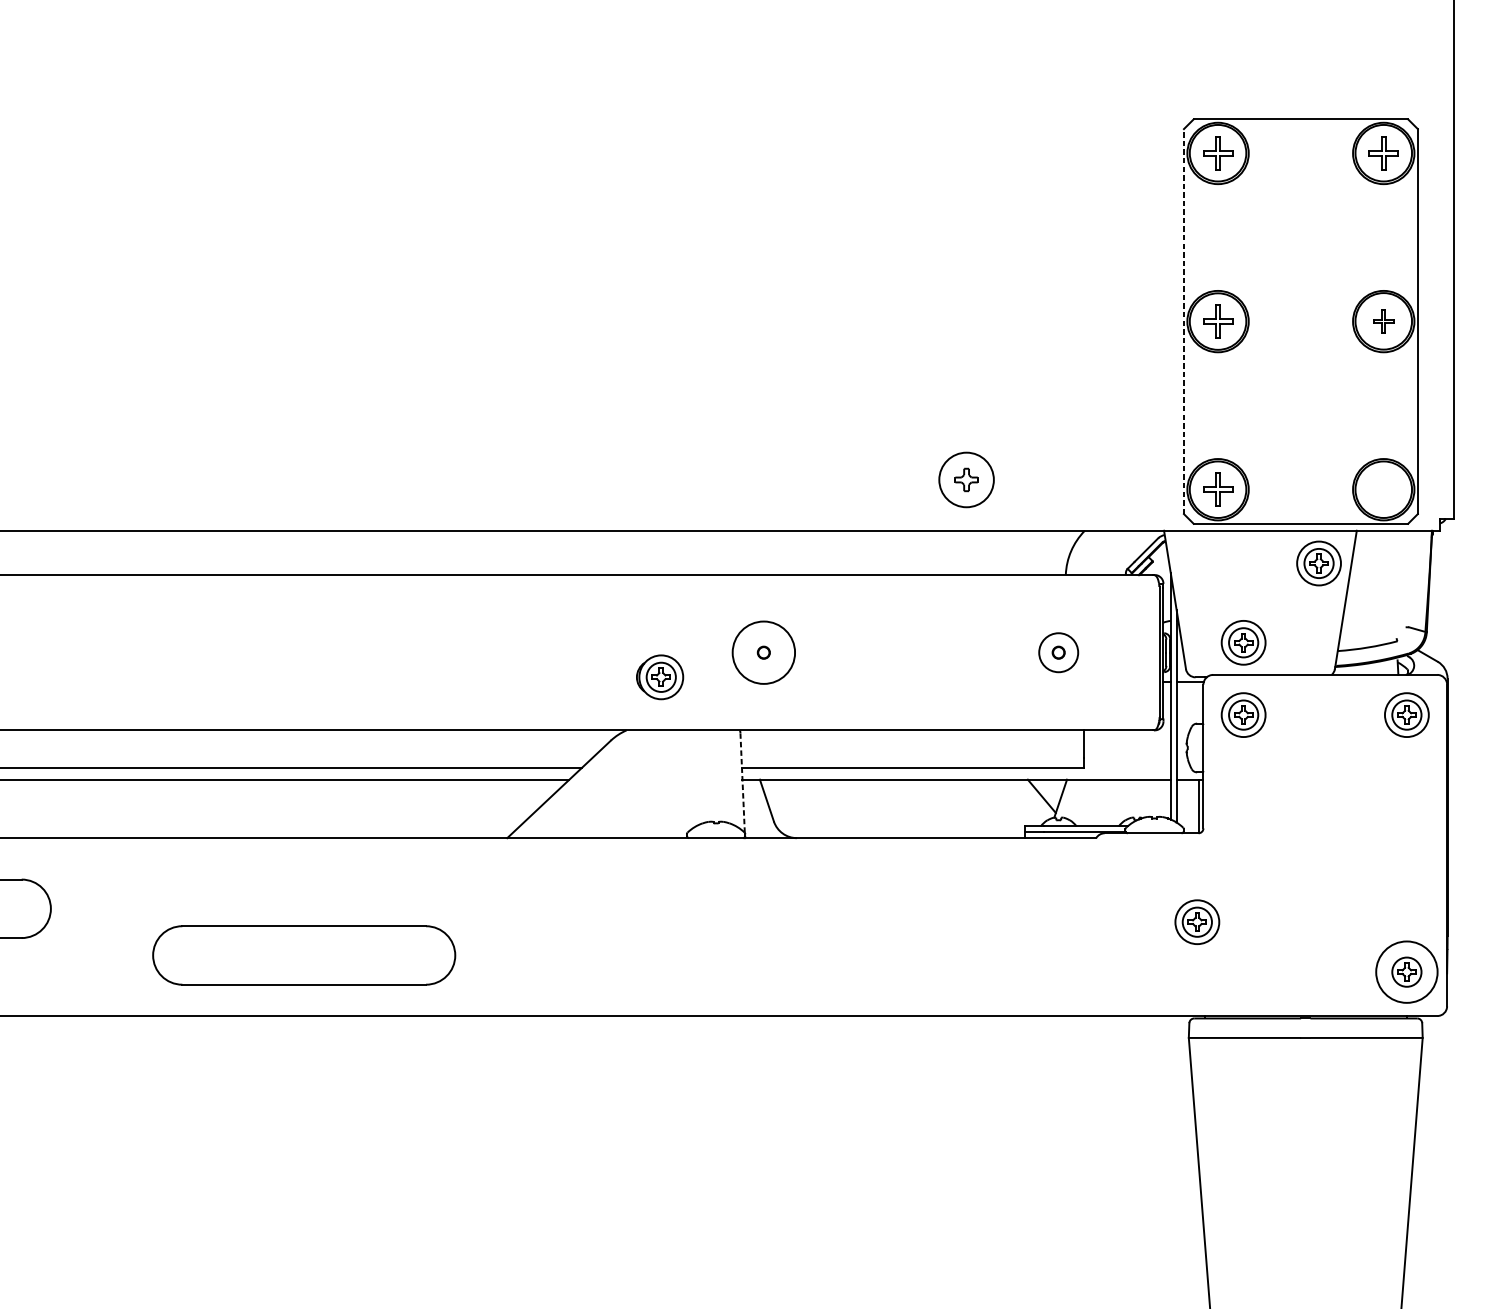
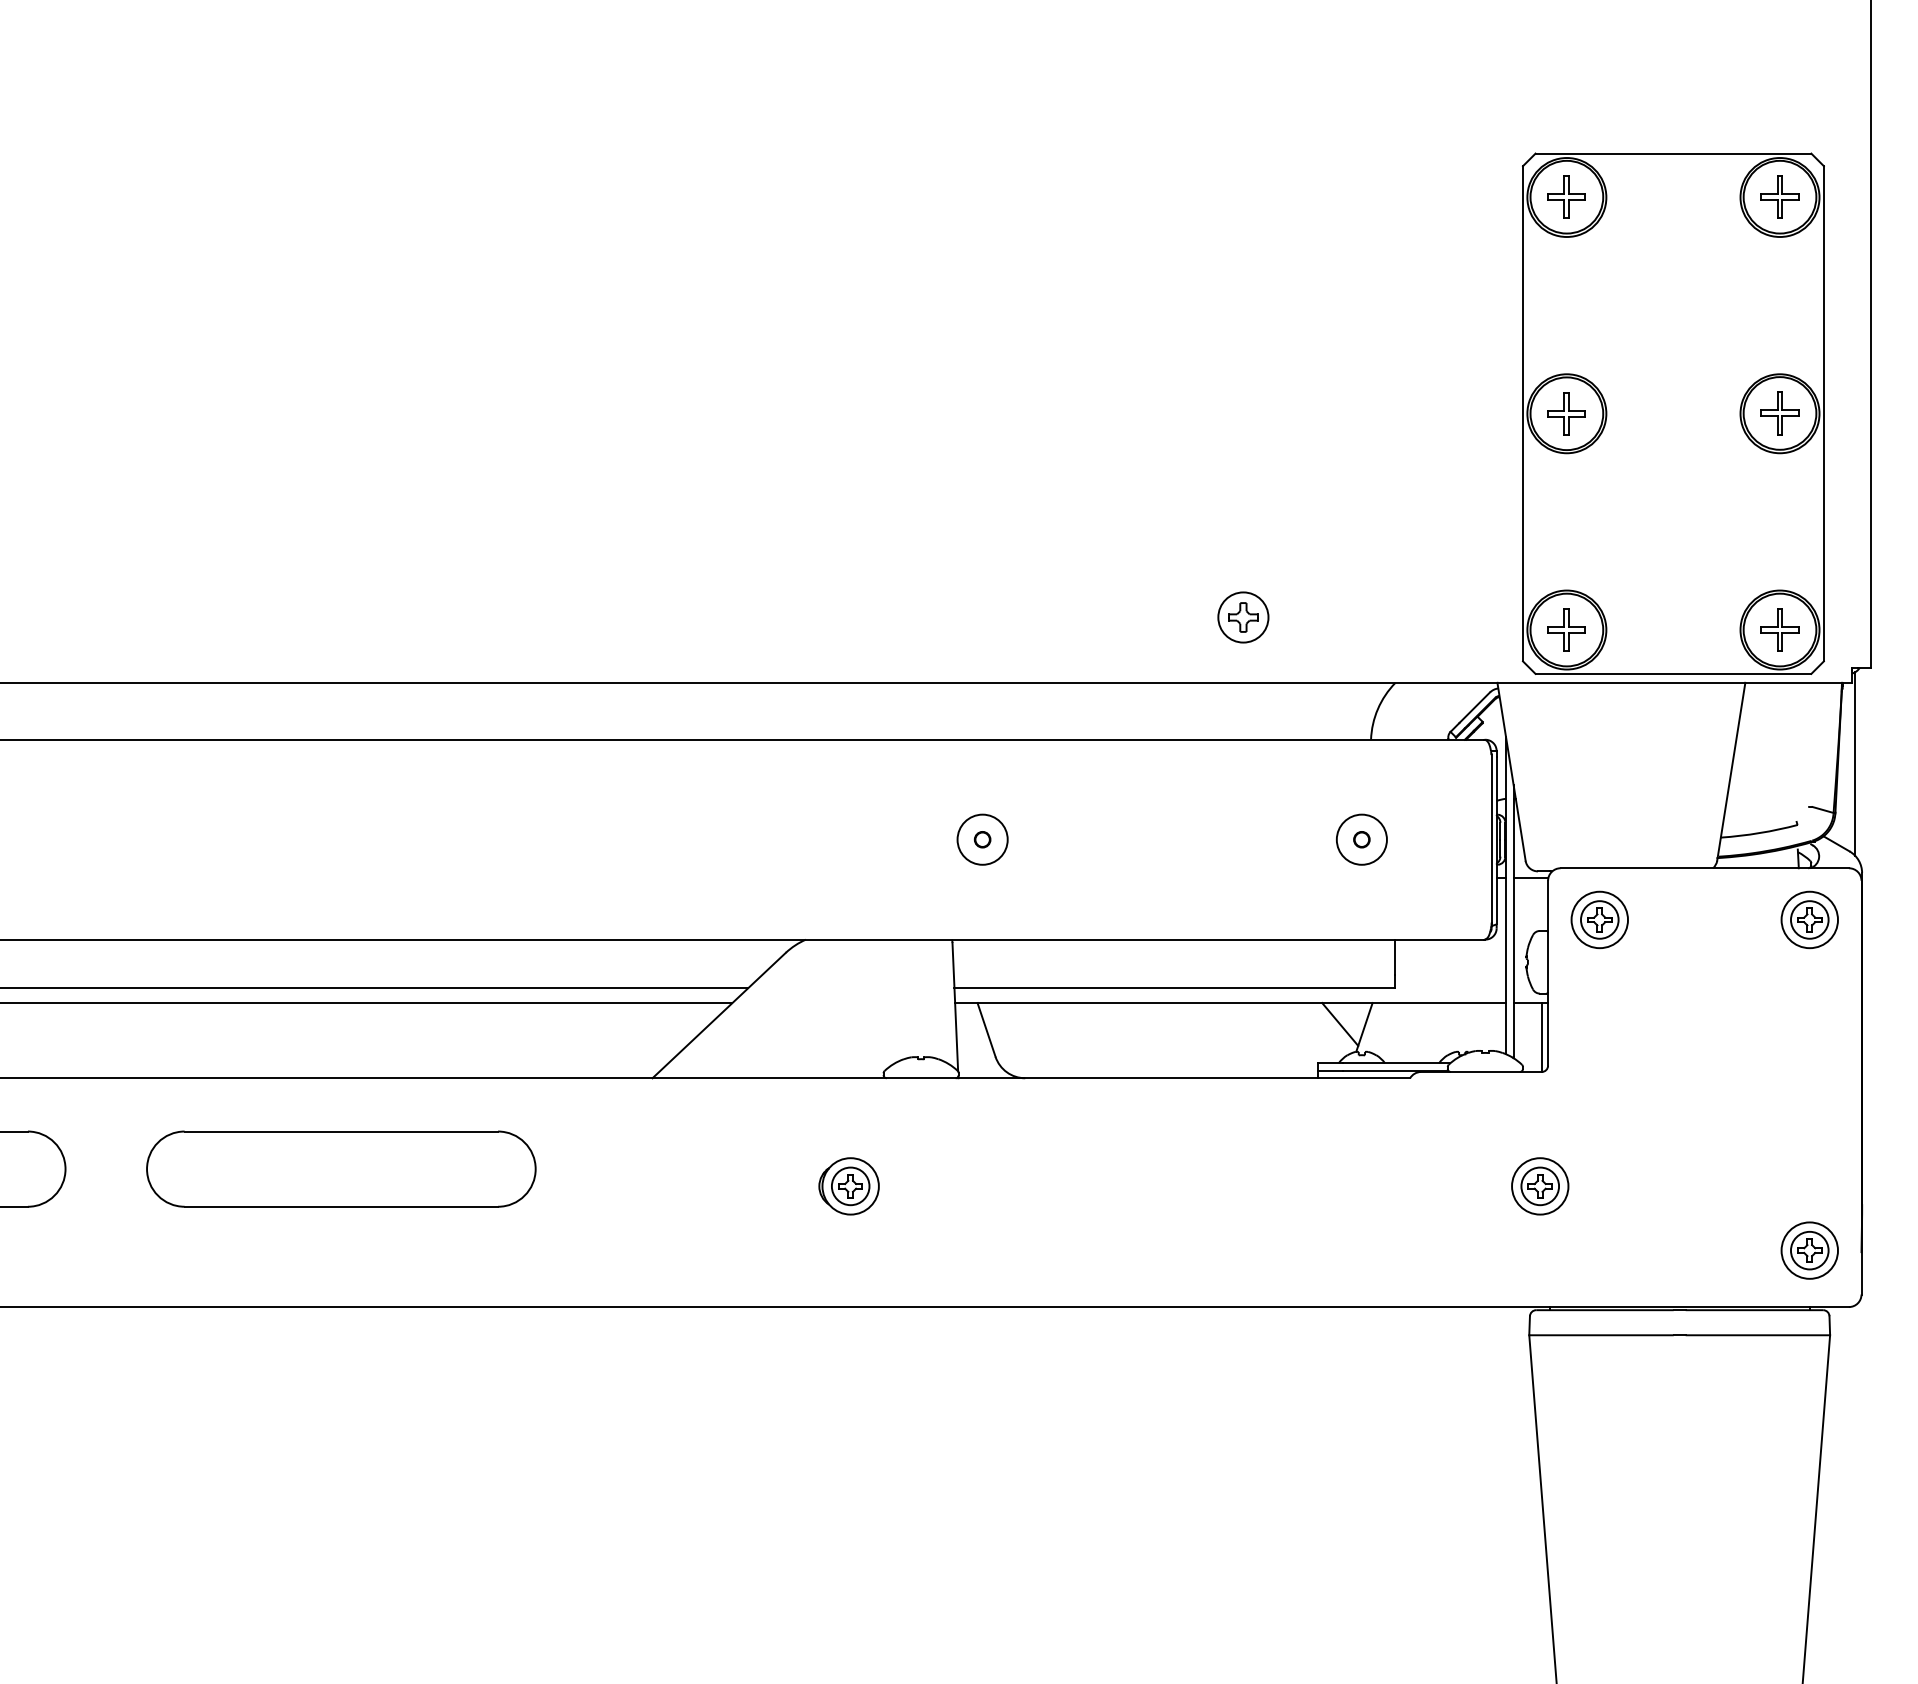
line: (1184, 321) -> (1523, 413), dashed -> solid
part: (1383, 321) -> (1779, 413), size x1.43
circle: (966, 479) -> (1243, 617), size x0.71
part: (1383, 489) -> (1779, 629), added
part: (1318, 563) -> (1696, 724), removed
line: (1442, 593) -> (1855, 763), added
part: (1243, 642) -> (1599, 826), removed
circle: (763, 652) -> (982, 839), size x0.62
part: (659, 677) -> (848, 1186), moved
line: (742, 782) -> (955, 1006), dashed -> solid
part: (304, 954) -> (341, 1168), moved
circle: (1406, 972) -> (1809, 1250), size x0.71

